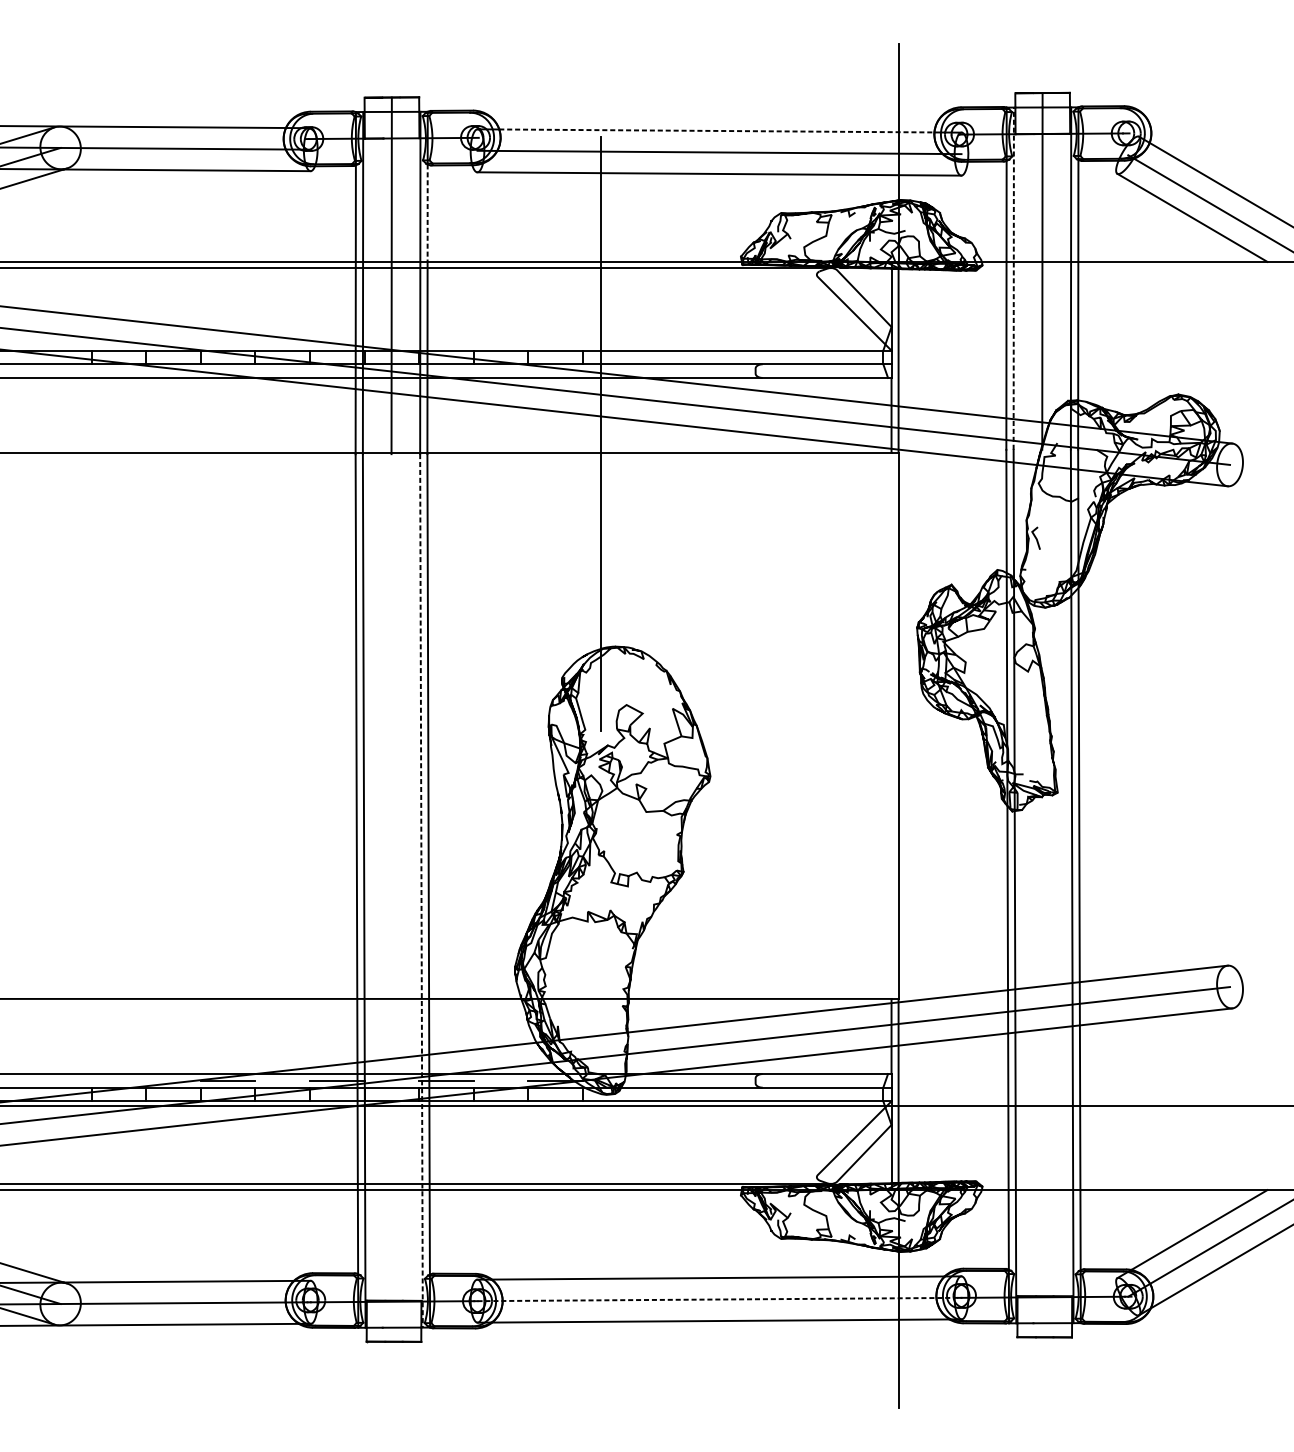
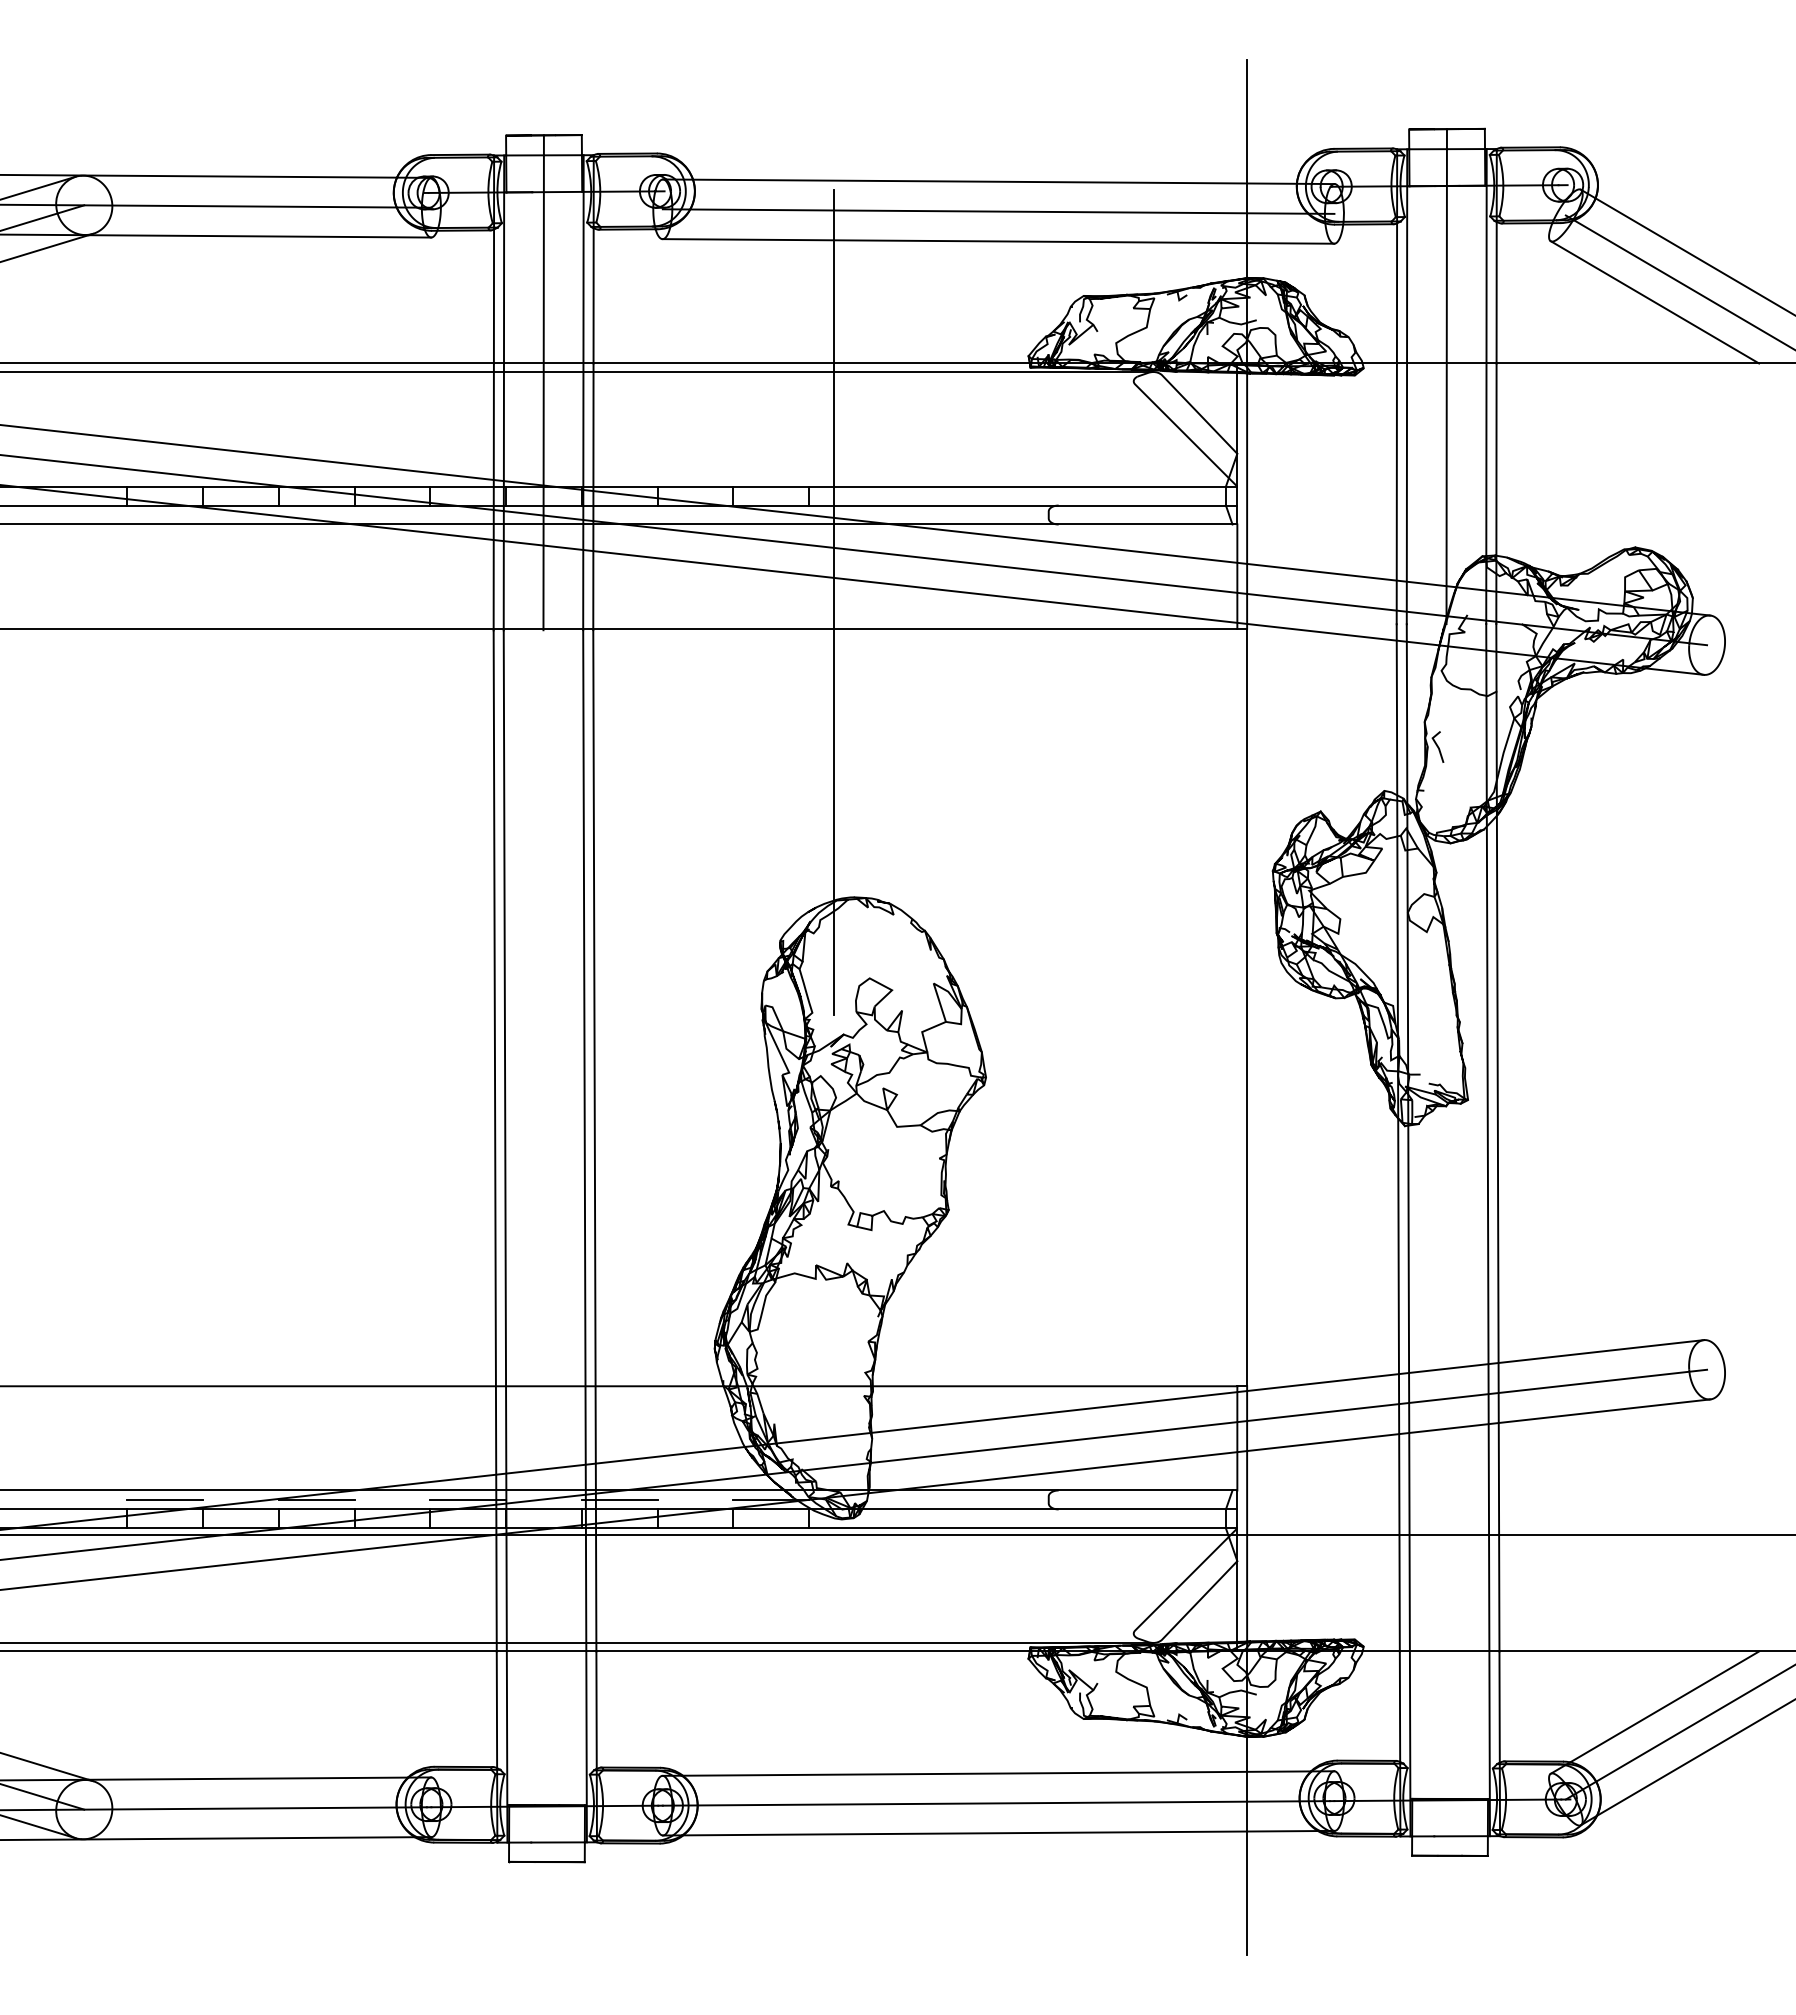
line: (717, 130) -> (995, 181), dashed -> solid
line: (427, 212) -> (593, 295), dashed -> solid
line: (1014, 278) -> (1407, 386), dashed -> solid
line: (421, 891) -> (585, 1236), dashed -> solid
line: (119, 1081) -> (165, 1500), added
line: (717, 1299) -> (996, 1803), dashed -> solid

